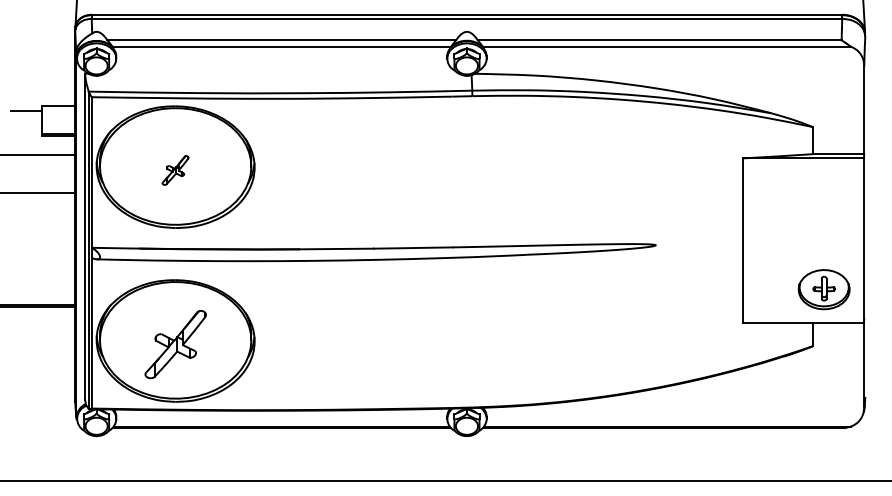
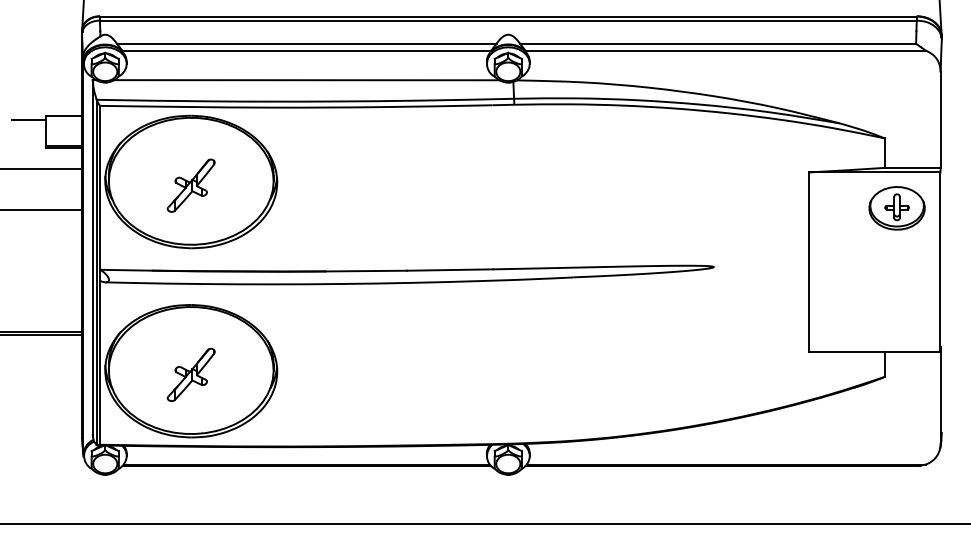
line: (281, 73) -> (306, 80), added
part: (174, 170) -> (190, 185), size x1.67
part: (823, 289) -> (896, 208), moved
part: (174, 344) -> (190, 374), size x0.71

